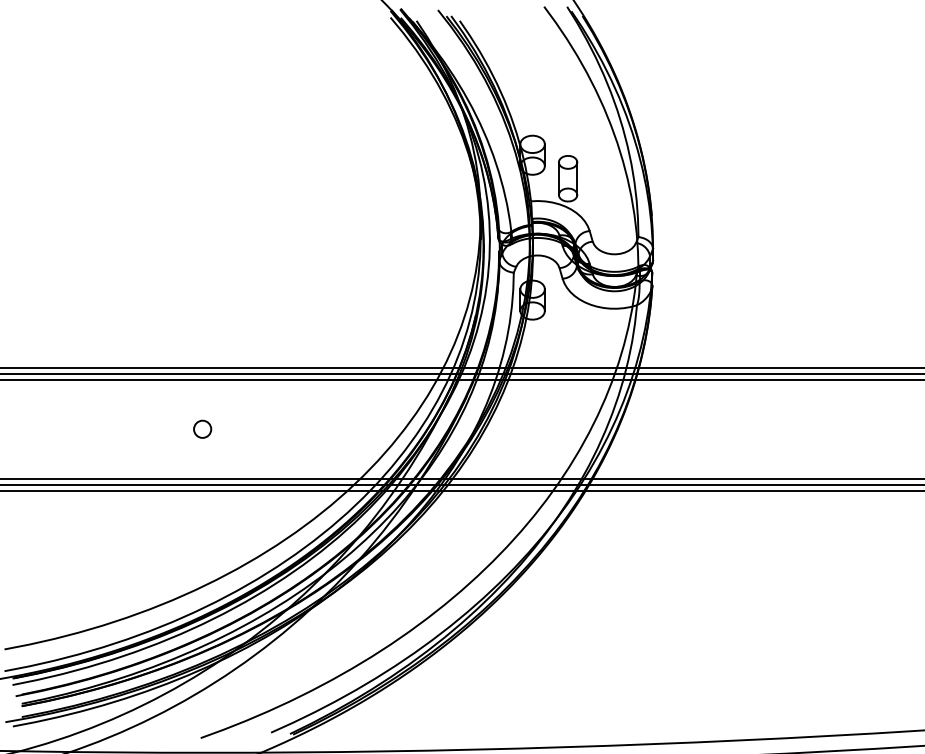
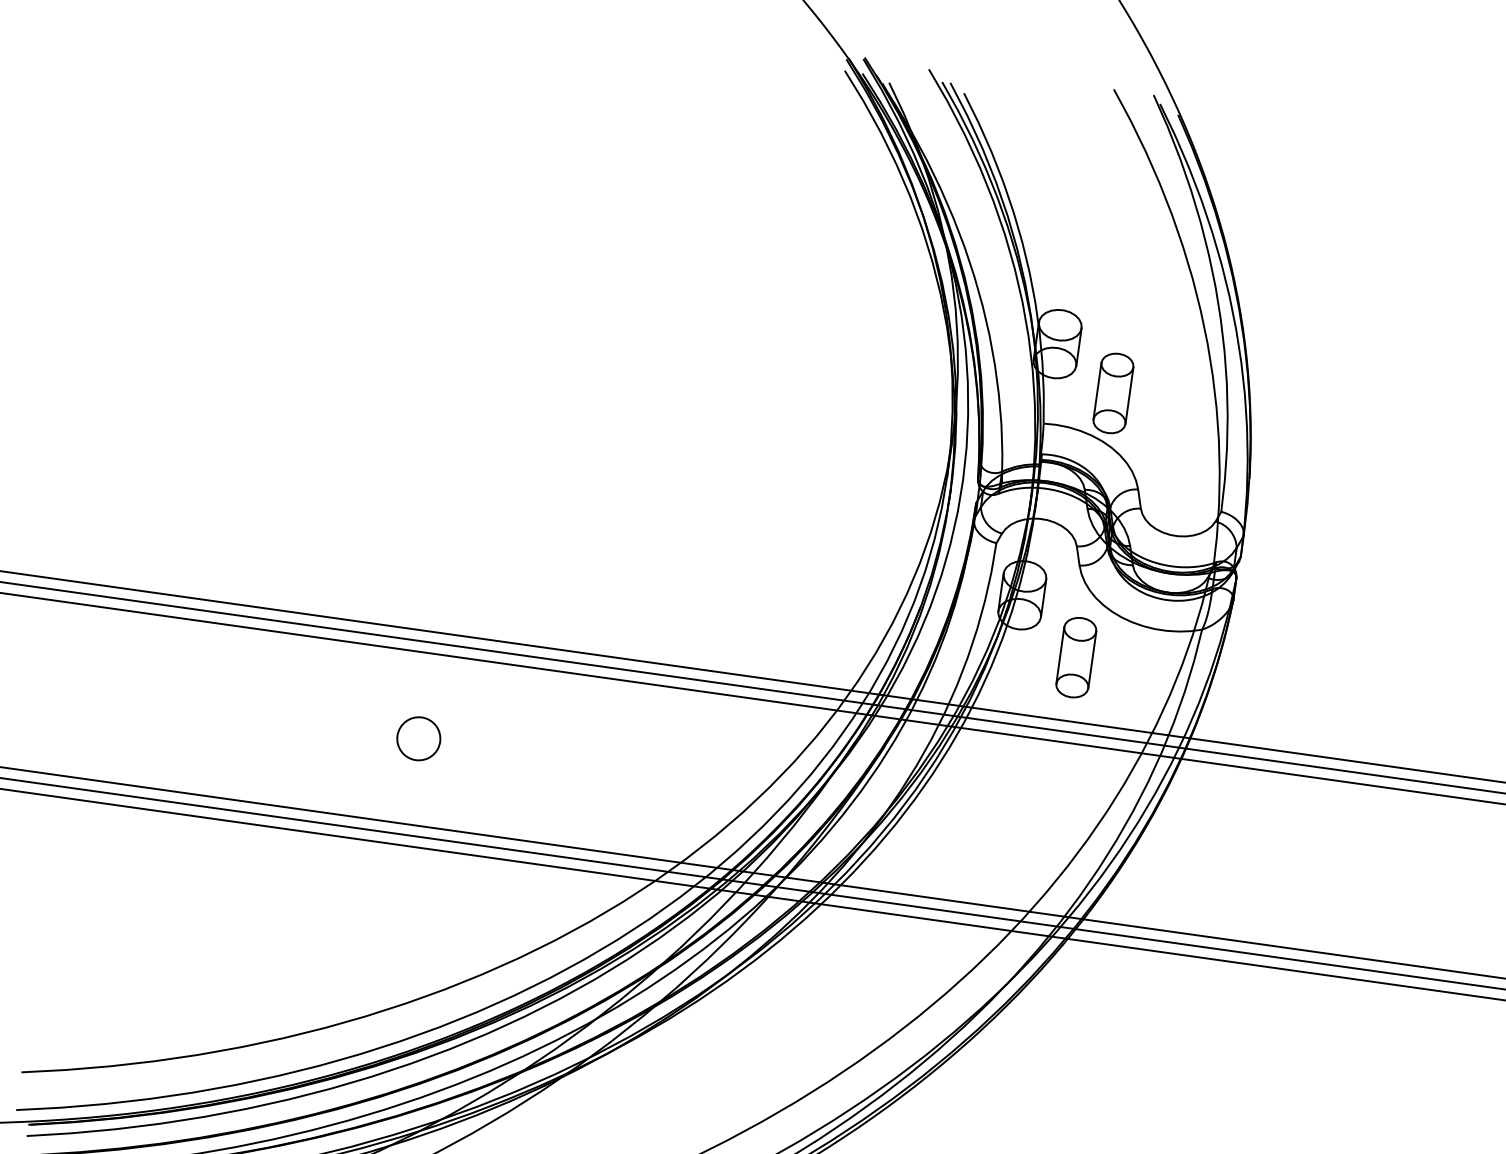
part: (568, 330) -> (1077, 656), added
circle: (202, 429) -> (418, 739), size x1.43

